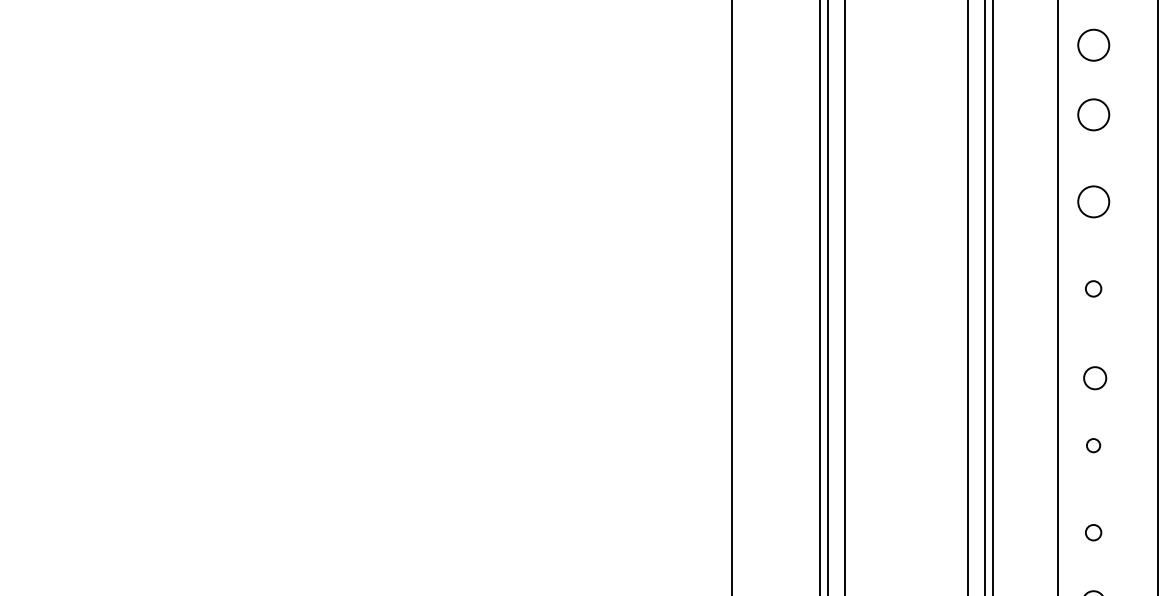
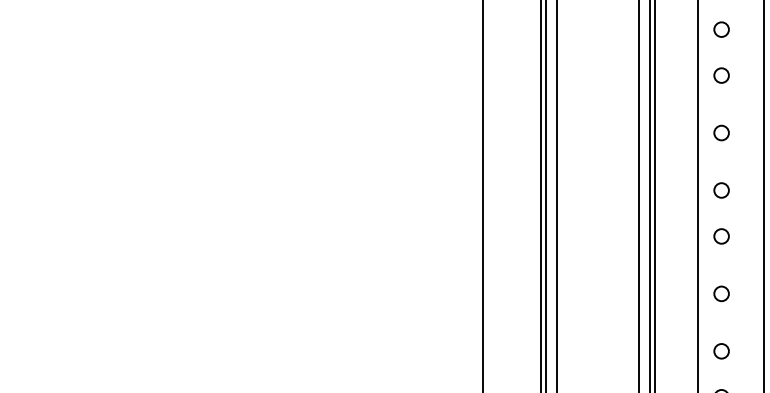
circle: (1093, 44) -> (721, 29), size x0.71
circle: (1093, 114) -> (721, 75), size x0.71
circle: (1093, 201) -> (721, 132), size x0.71
circle: (1093, 288) -> (721, 190), size x1.43
circle: (1094, 378) -> (721, 236), moved
circle: (1093, 445) -> (721, 293), size x1.67
circle: (1093, 532) -> (721, 351), size x1.43

